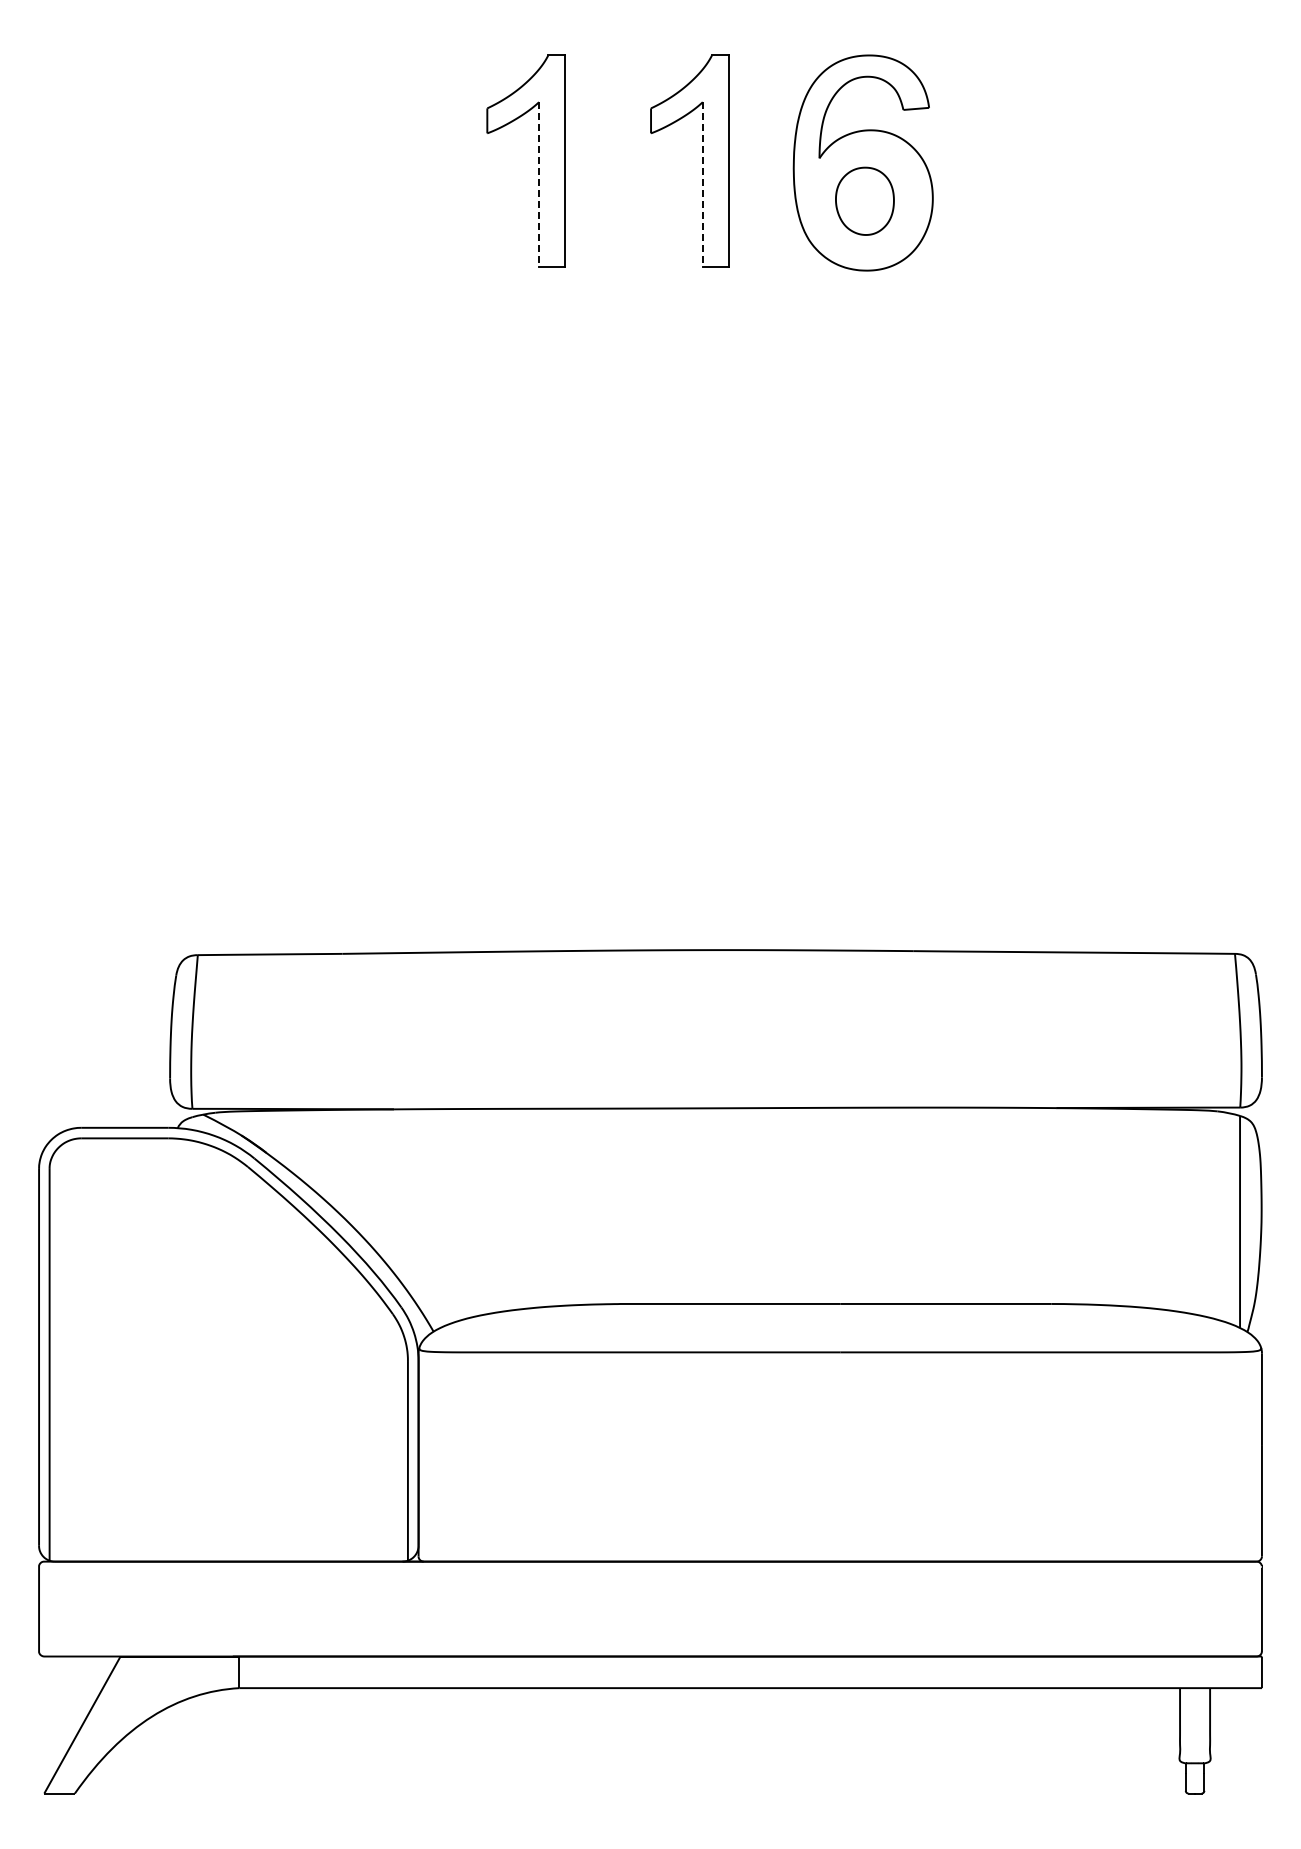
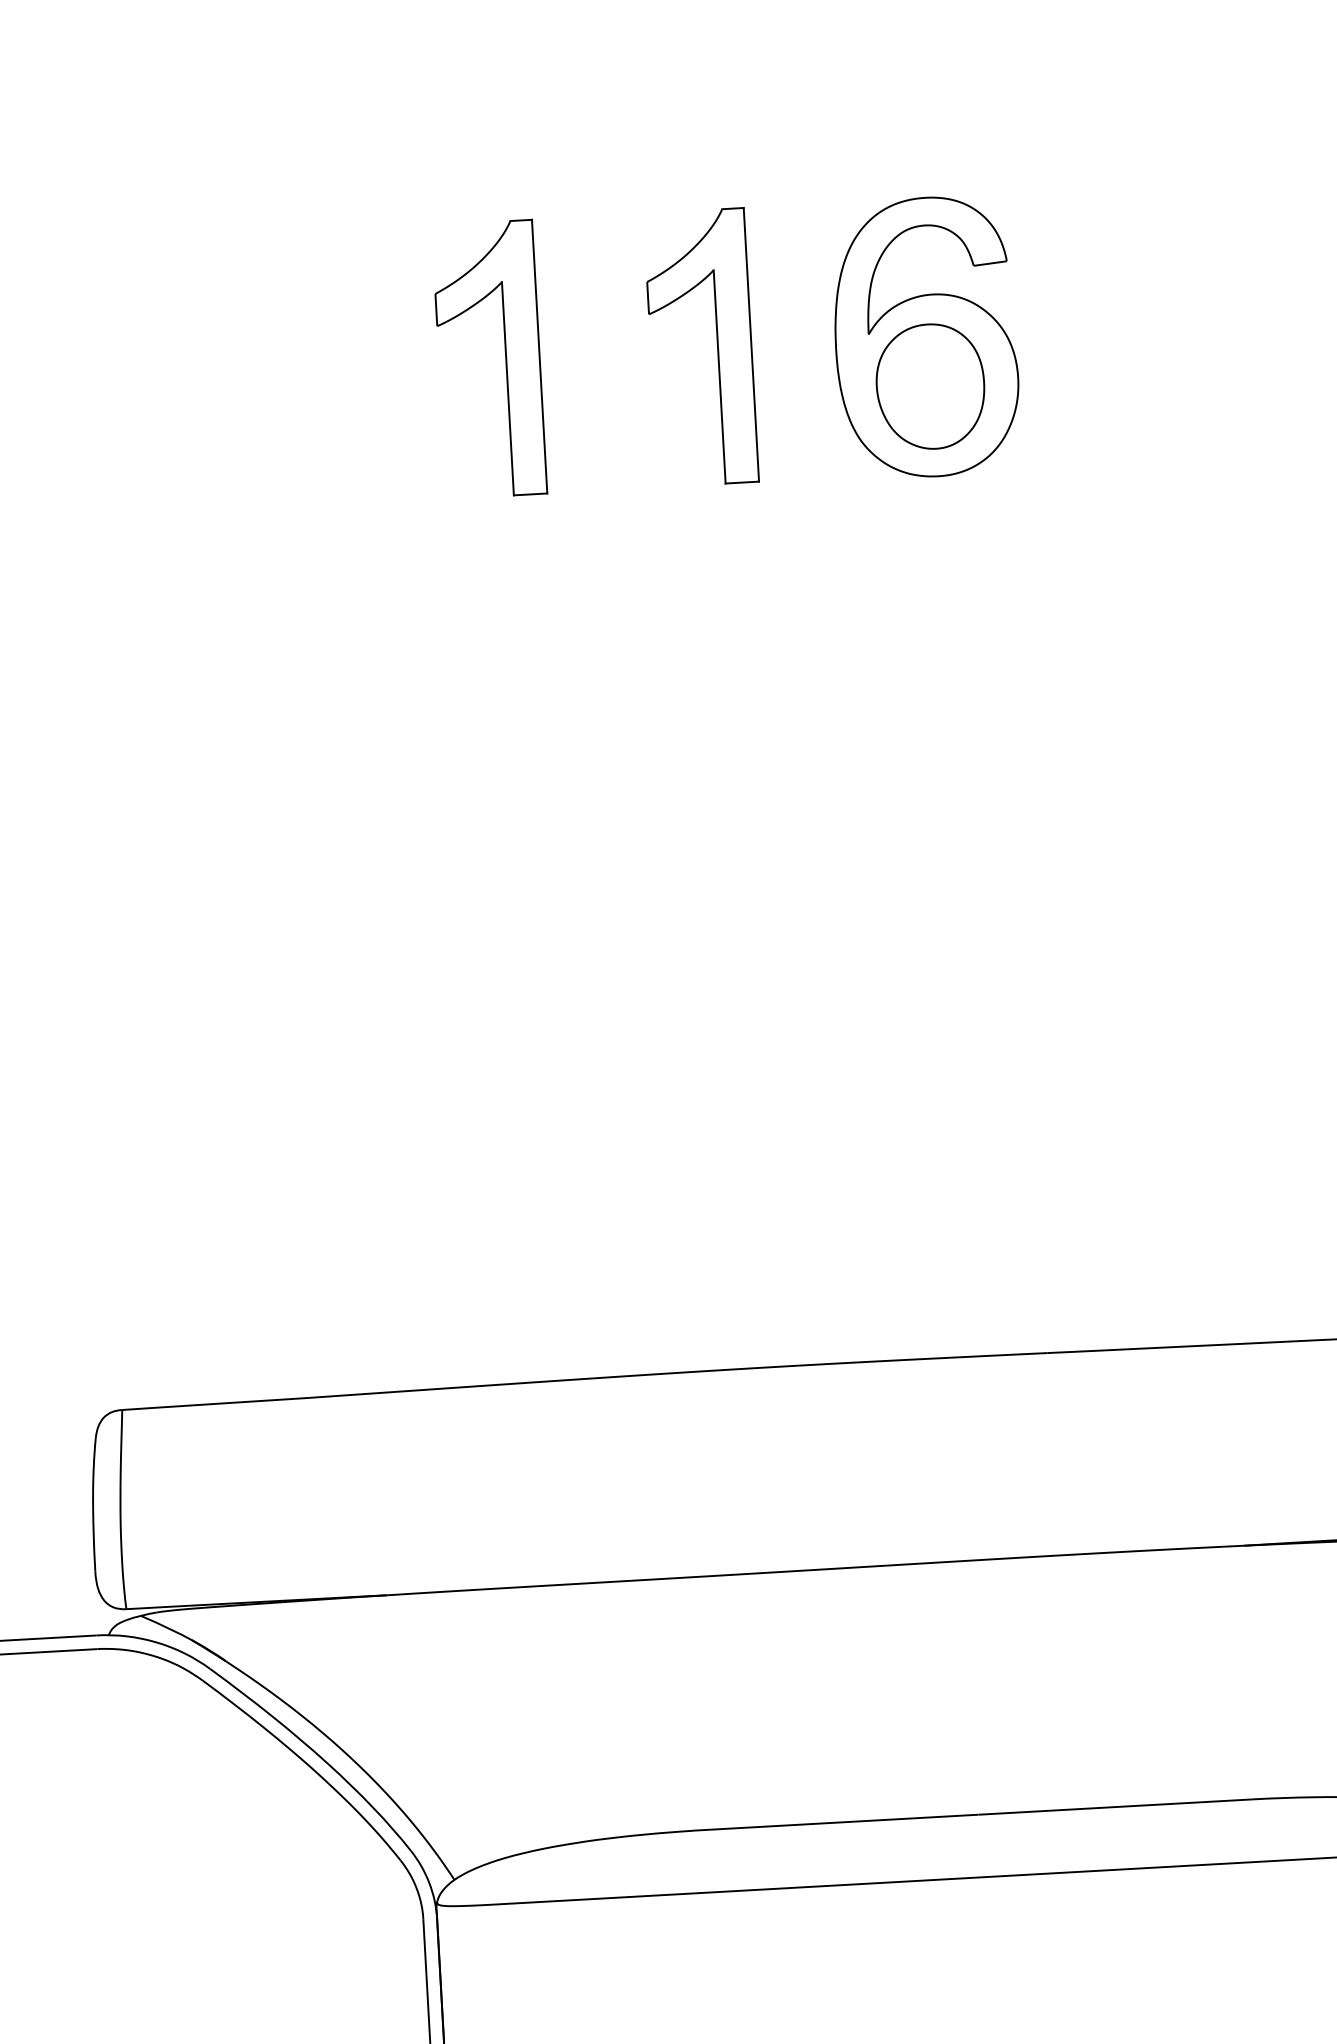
line: (539, 185) -> (508, 389), dashed -> solid
line: (702, 185) -> (719, 378), dashed -> solid
part: (864, 201) -> (930, 387), size x1.43

